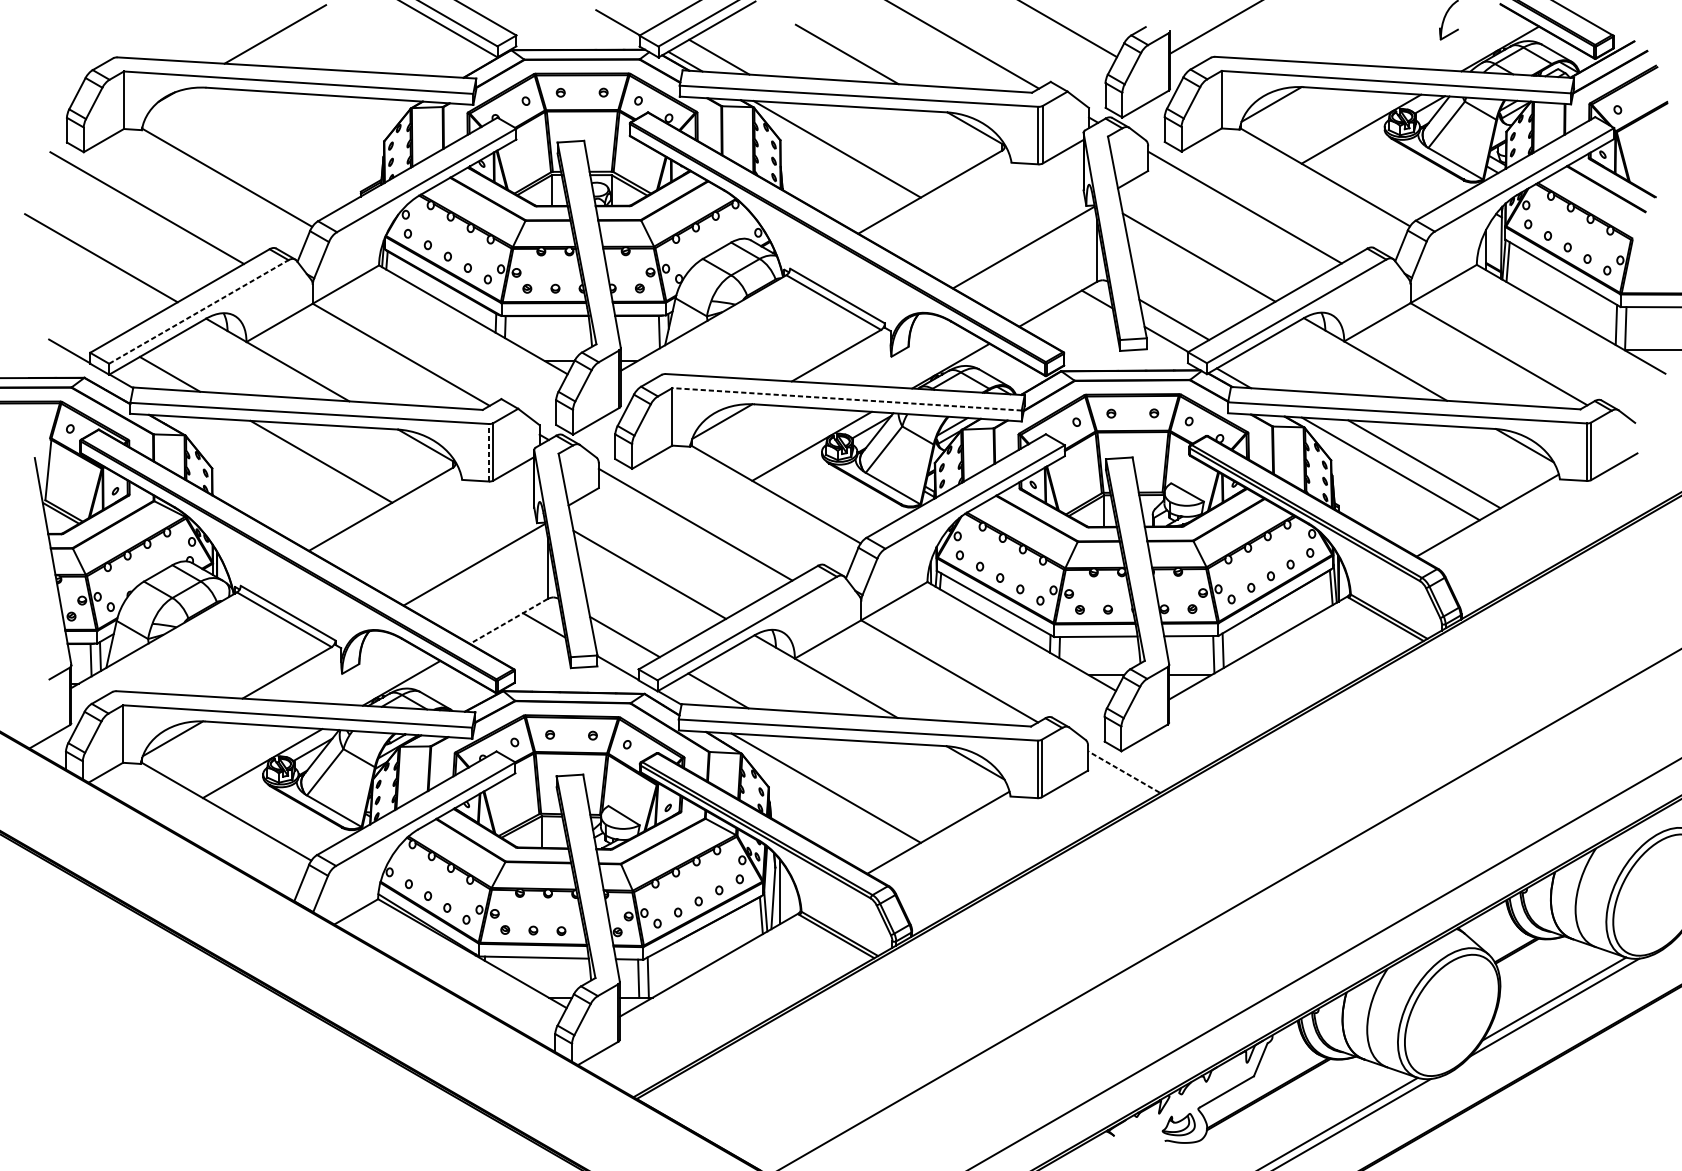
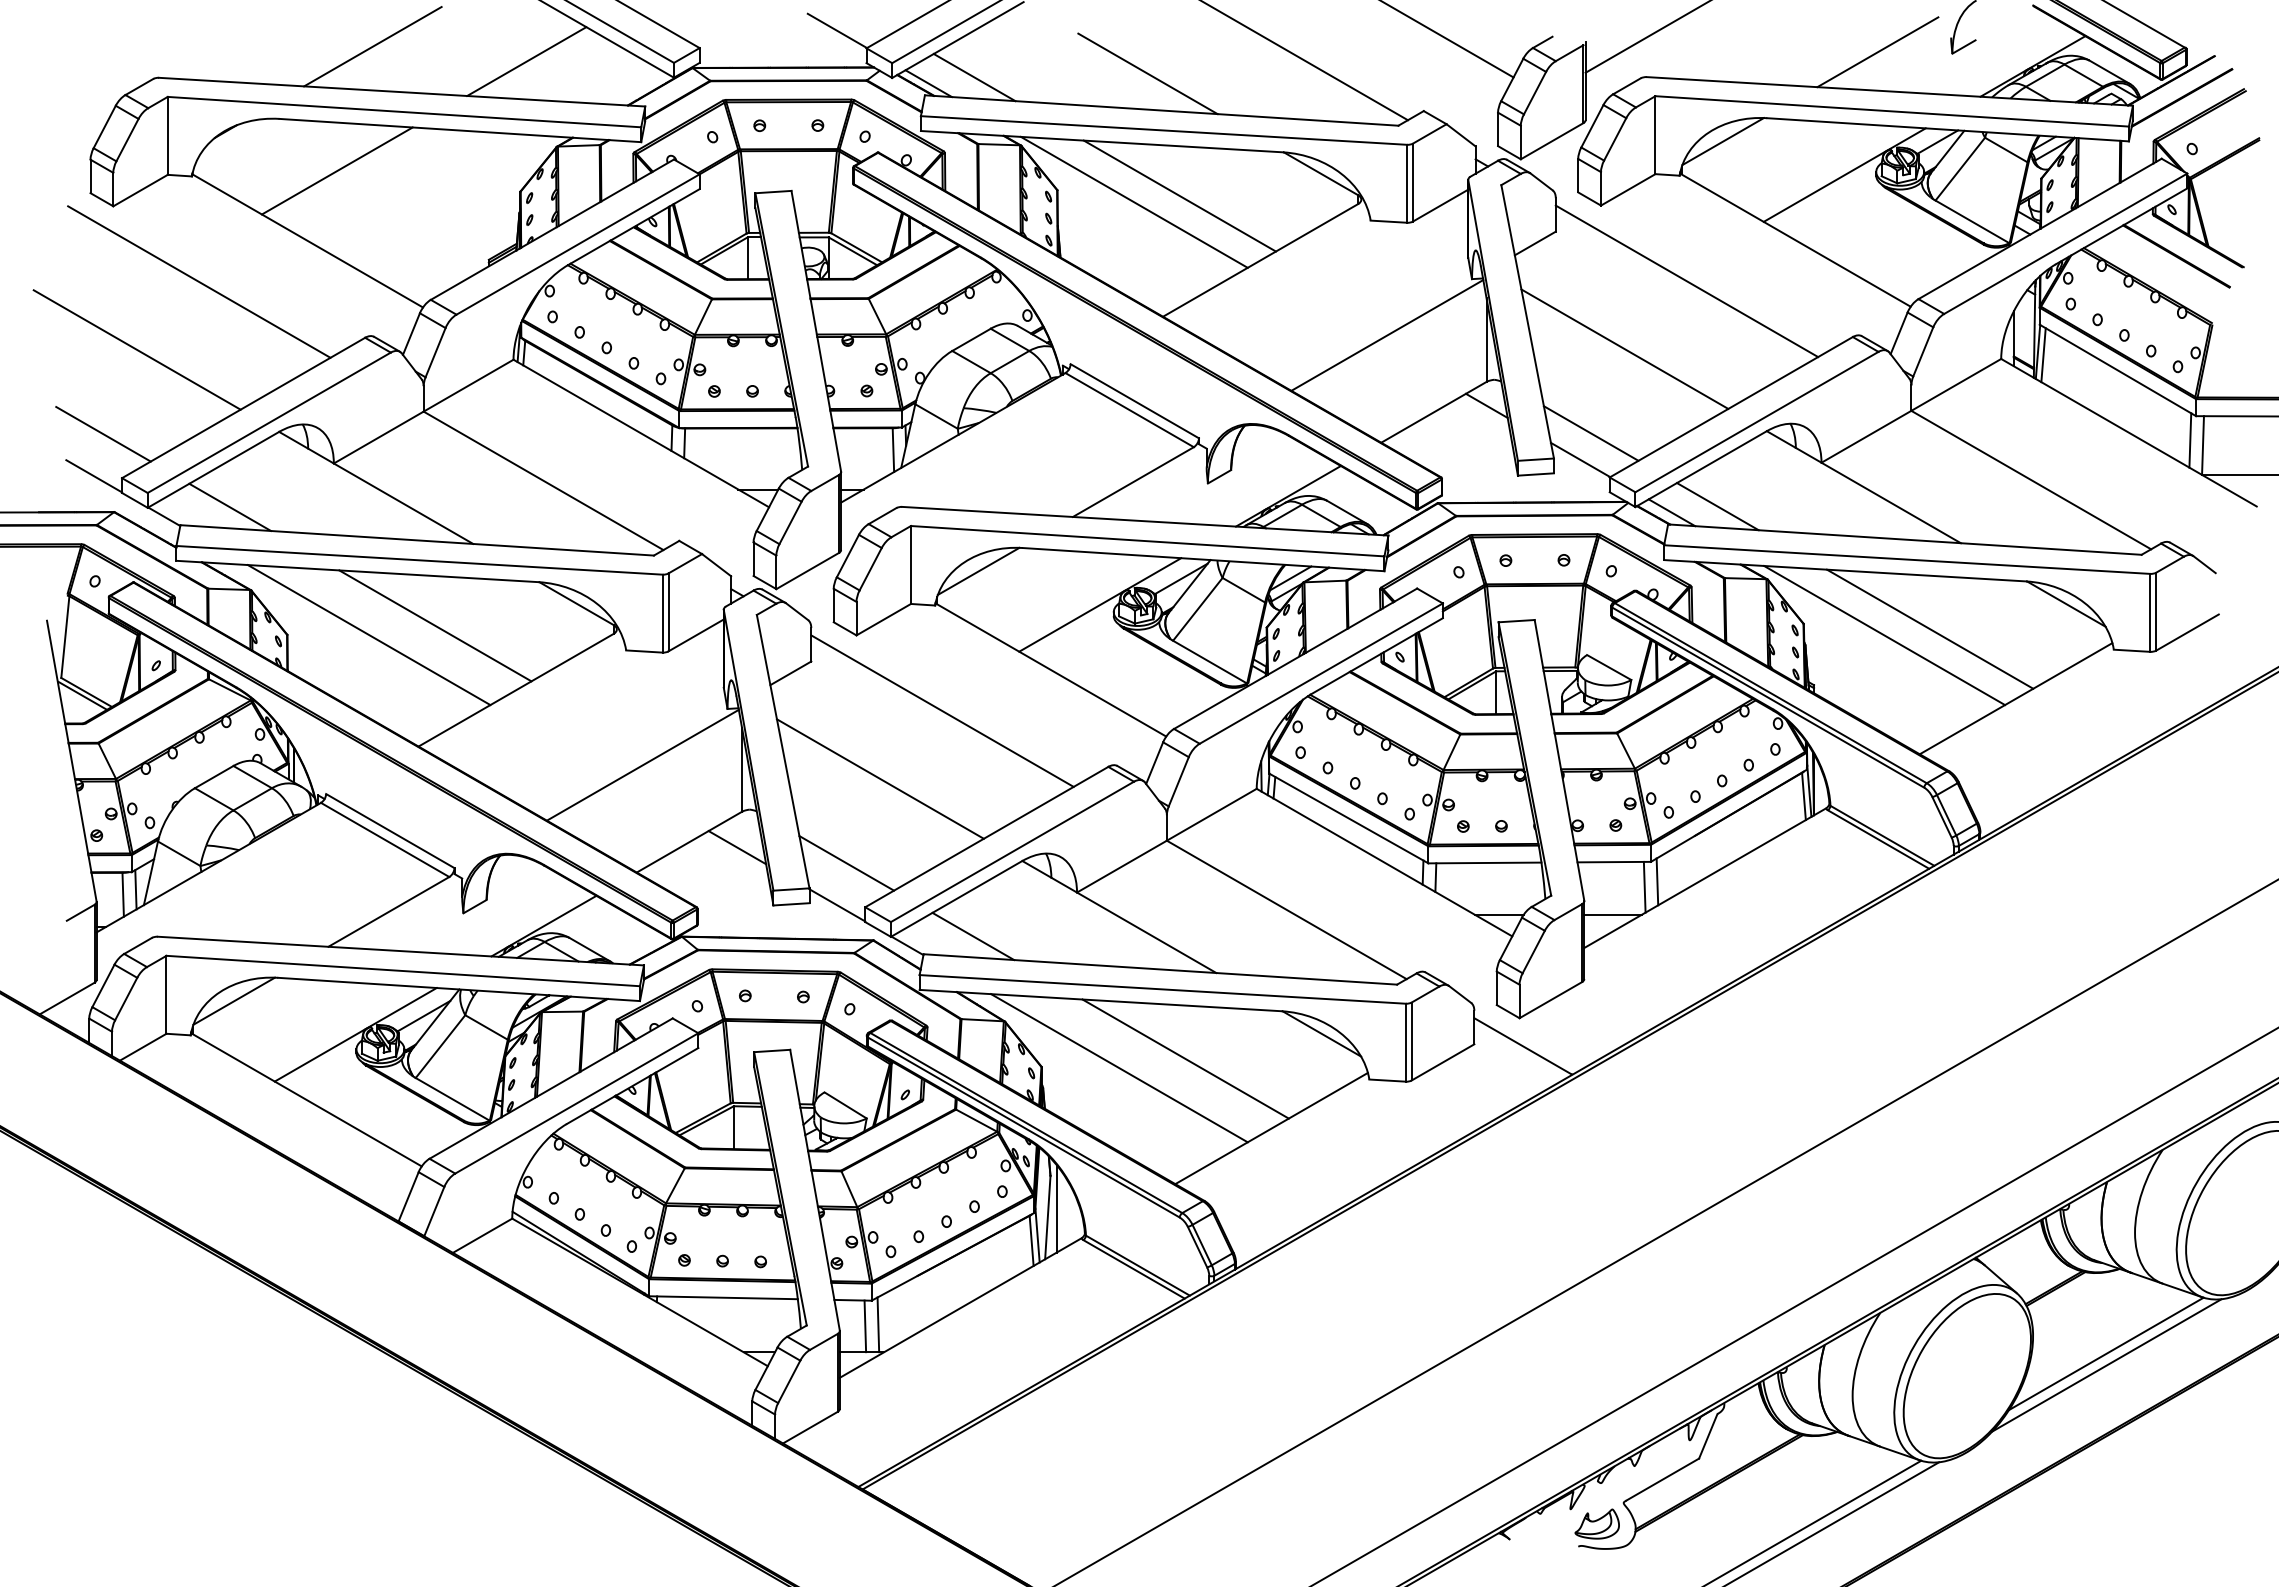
line: (1385, 38) -> (1877, 52), added
line: (388, 45) -> (526, 61), added
line: (248, 125) -> (336, 170), added
line: (870, 144) -> (1179, 195), added
line: (199, 311) -> (269, 422), dashed -> solid
line: (76, 319) -> (103, 433), added
line: (1267, 373) -> (1717, 506), added
line: (846, 399) -> (1147, 541), dashed -> solid
line: (489, 452) -> (662, 613), dashed -> solid
line: (272, 468) -> (368, 635), added
line: (508, 621) -> (689, 842), dashed -> solid
line: (1123, 772) -> (1522, 1046), dashed -> solid
line: (874, 781) -> (1185, 1058), added

